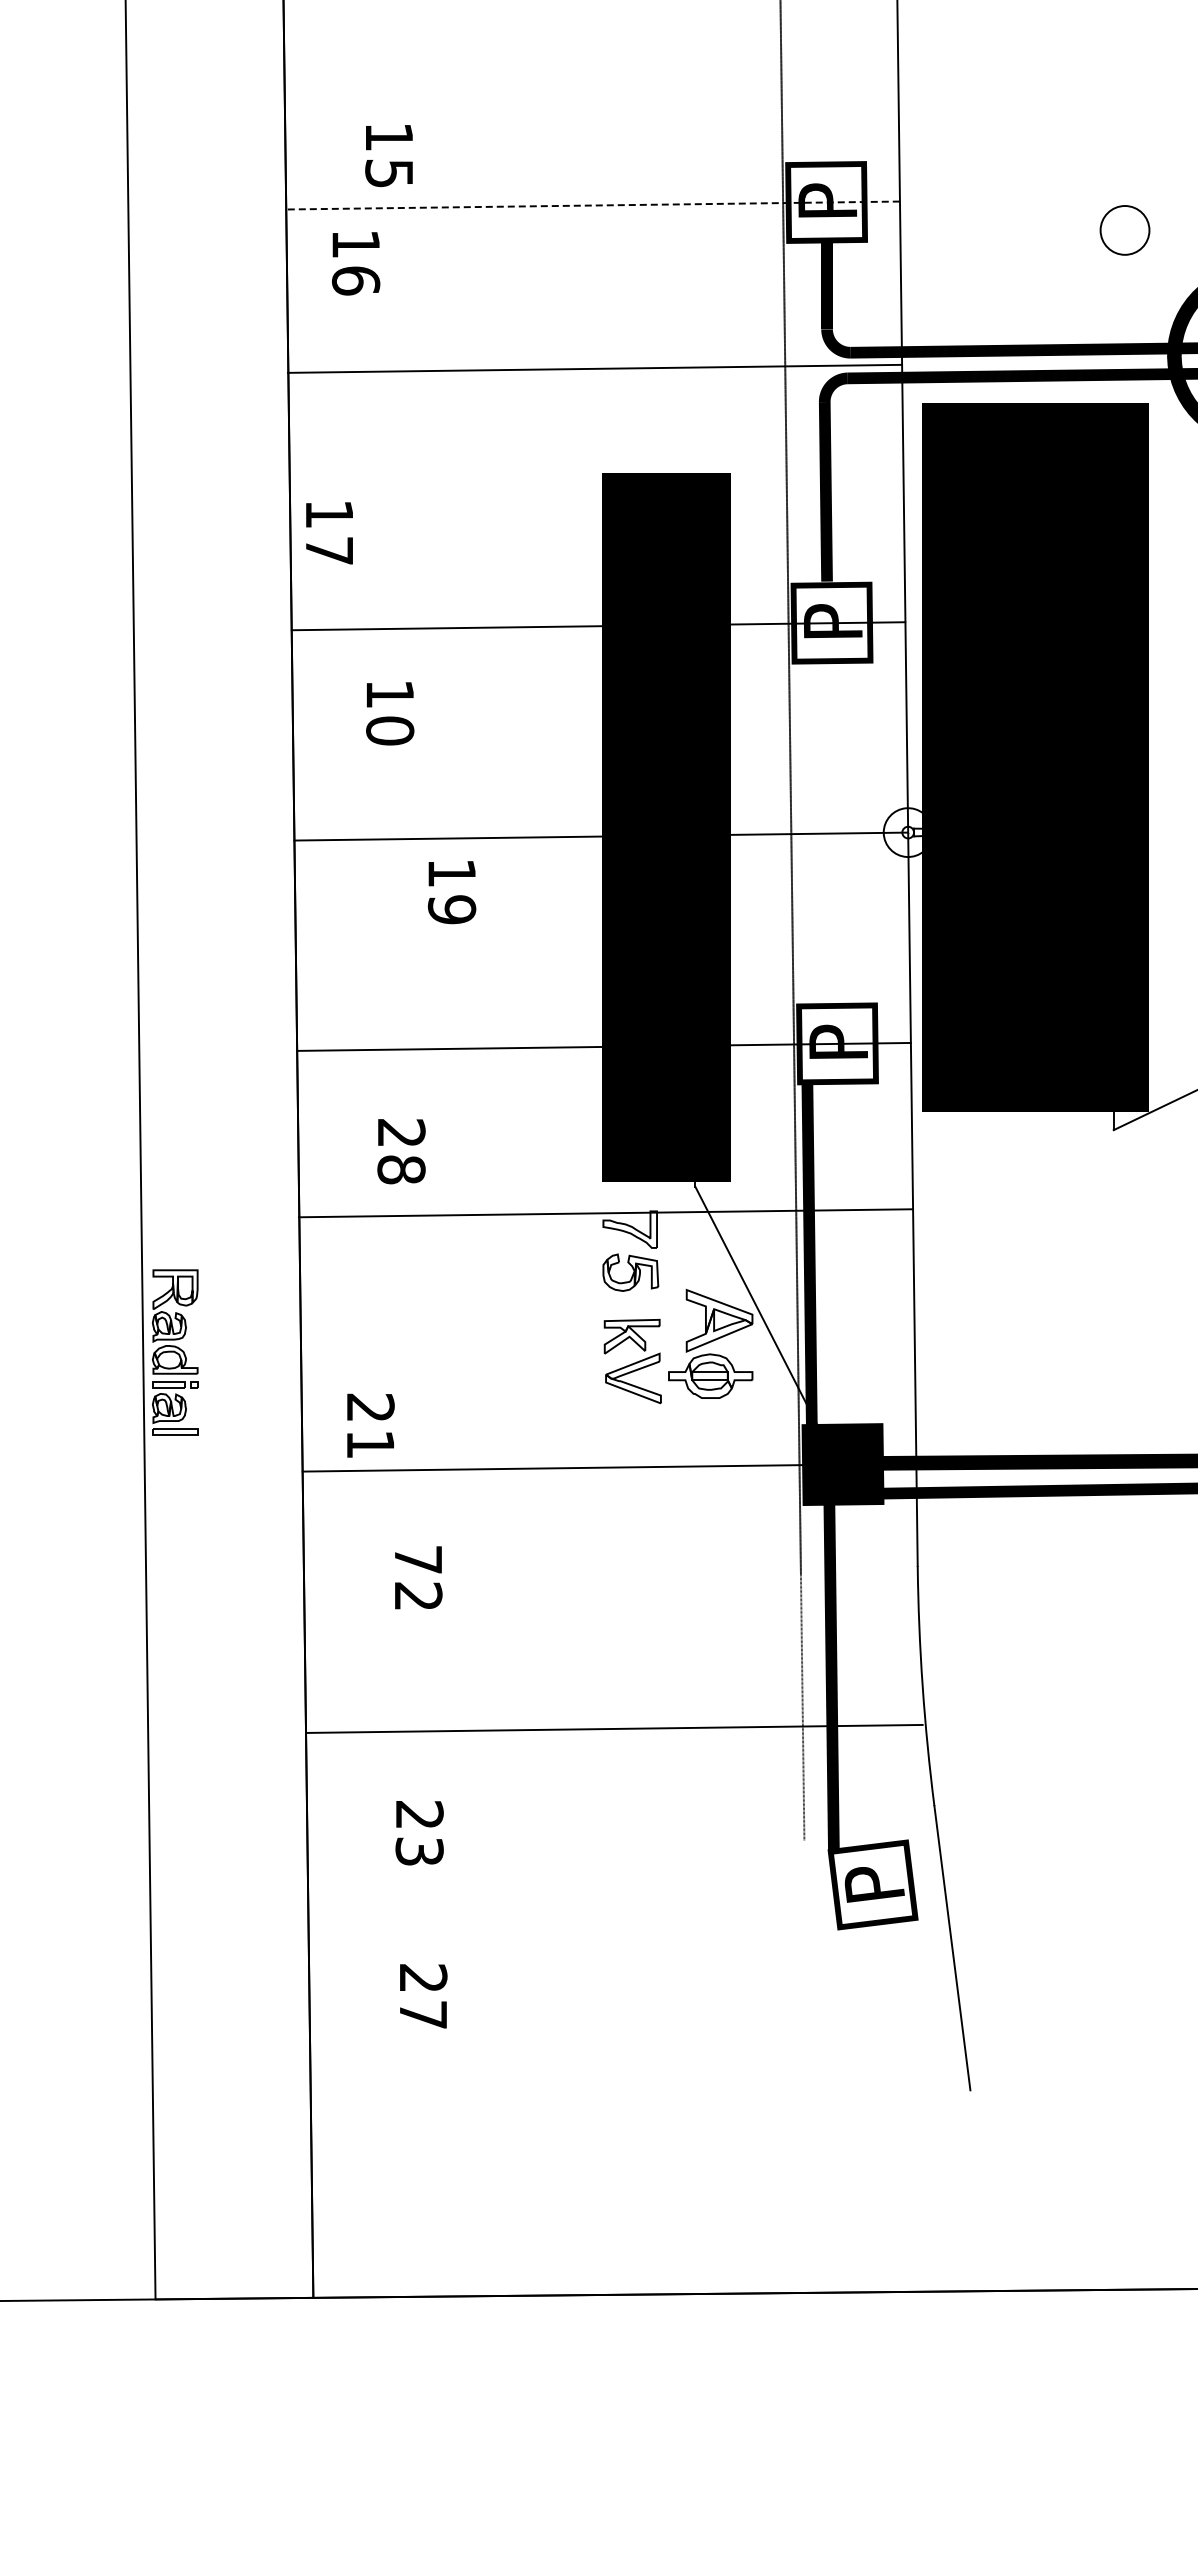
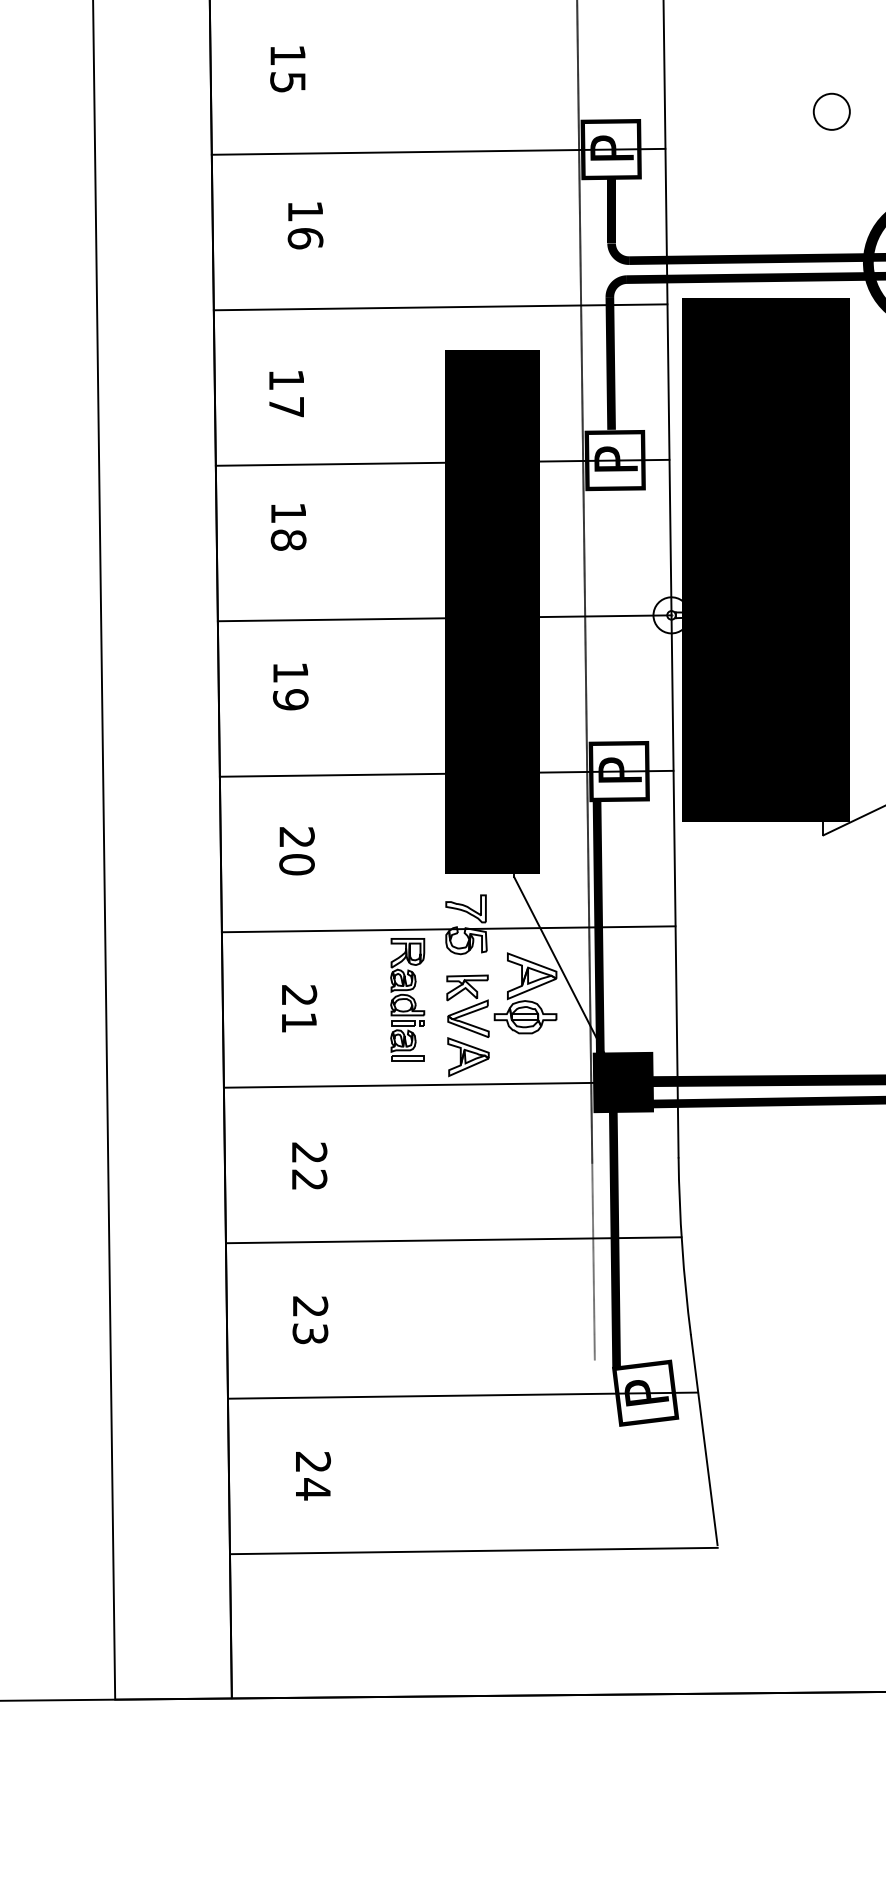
text: (388, 156) -> (287, 69), moved
line: (593, 205) -> (438, 151), dashed -> solid
circle: (1124, 230) -> (831, 111), moved
text: (356, 263) -> (305, 225), moved
line: (594, 368) -> (440, 307), moved
text: (329, 533) -> (286, 394), moved
text: (390, 730) -> (288, 539), 10 -> 18
text: (451, 892) -> (290, 686), moved
text: (401, 1169) -> (297, 864), 28 -> 20
line: (605, 1213) -> (448, 929), moved
part: (175, 1352) -> (407, 999), moved
text: (370, 1425) -> (299, 1008), moved
part: (633, 1429) -> (468, 1056), added
text: (418, 1559) -> (309, 1152), 72 -> 22
line: (614, 1728) -> (453, 1239), moved
text: (419, 1833) -> (310, 1320), moved
line: (626, 1888) -> (463, 1395), added
text: (423, 2014) -> (313, 1489), 27 -> 24
line: (640, 2098) -> (473, 1551), added

